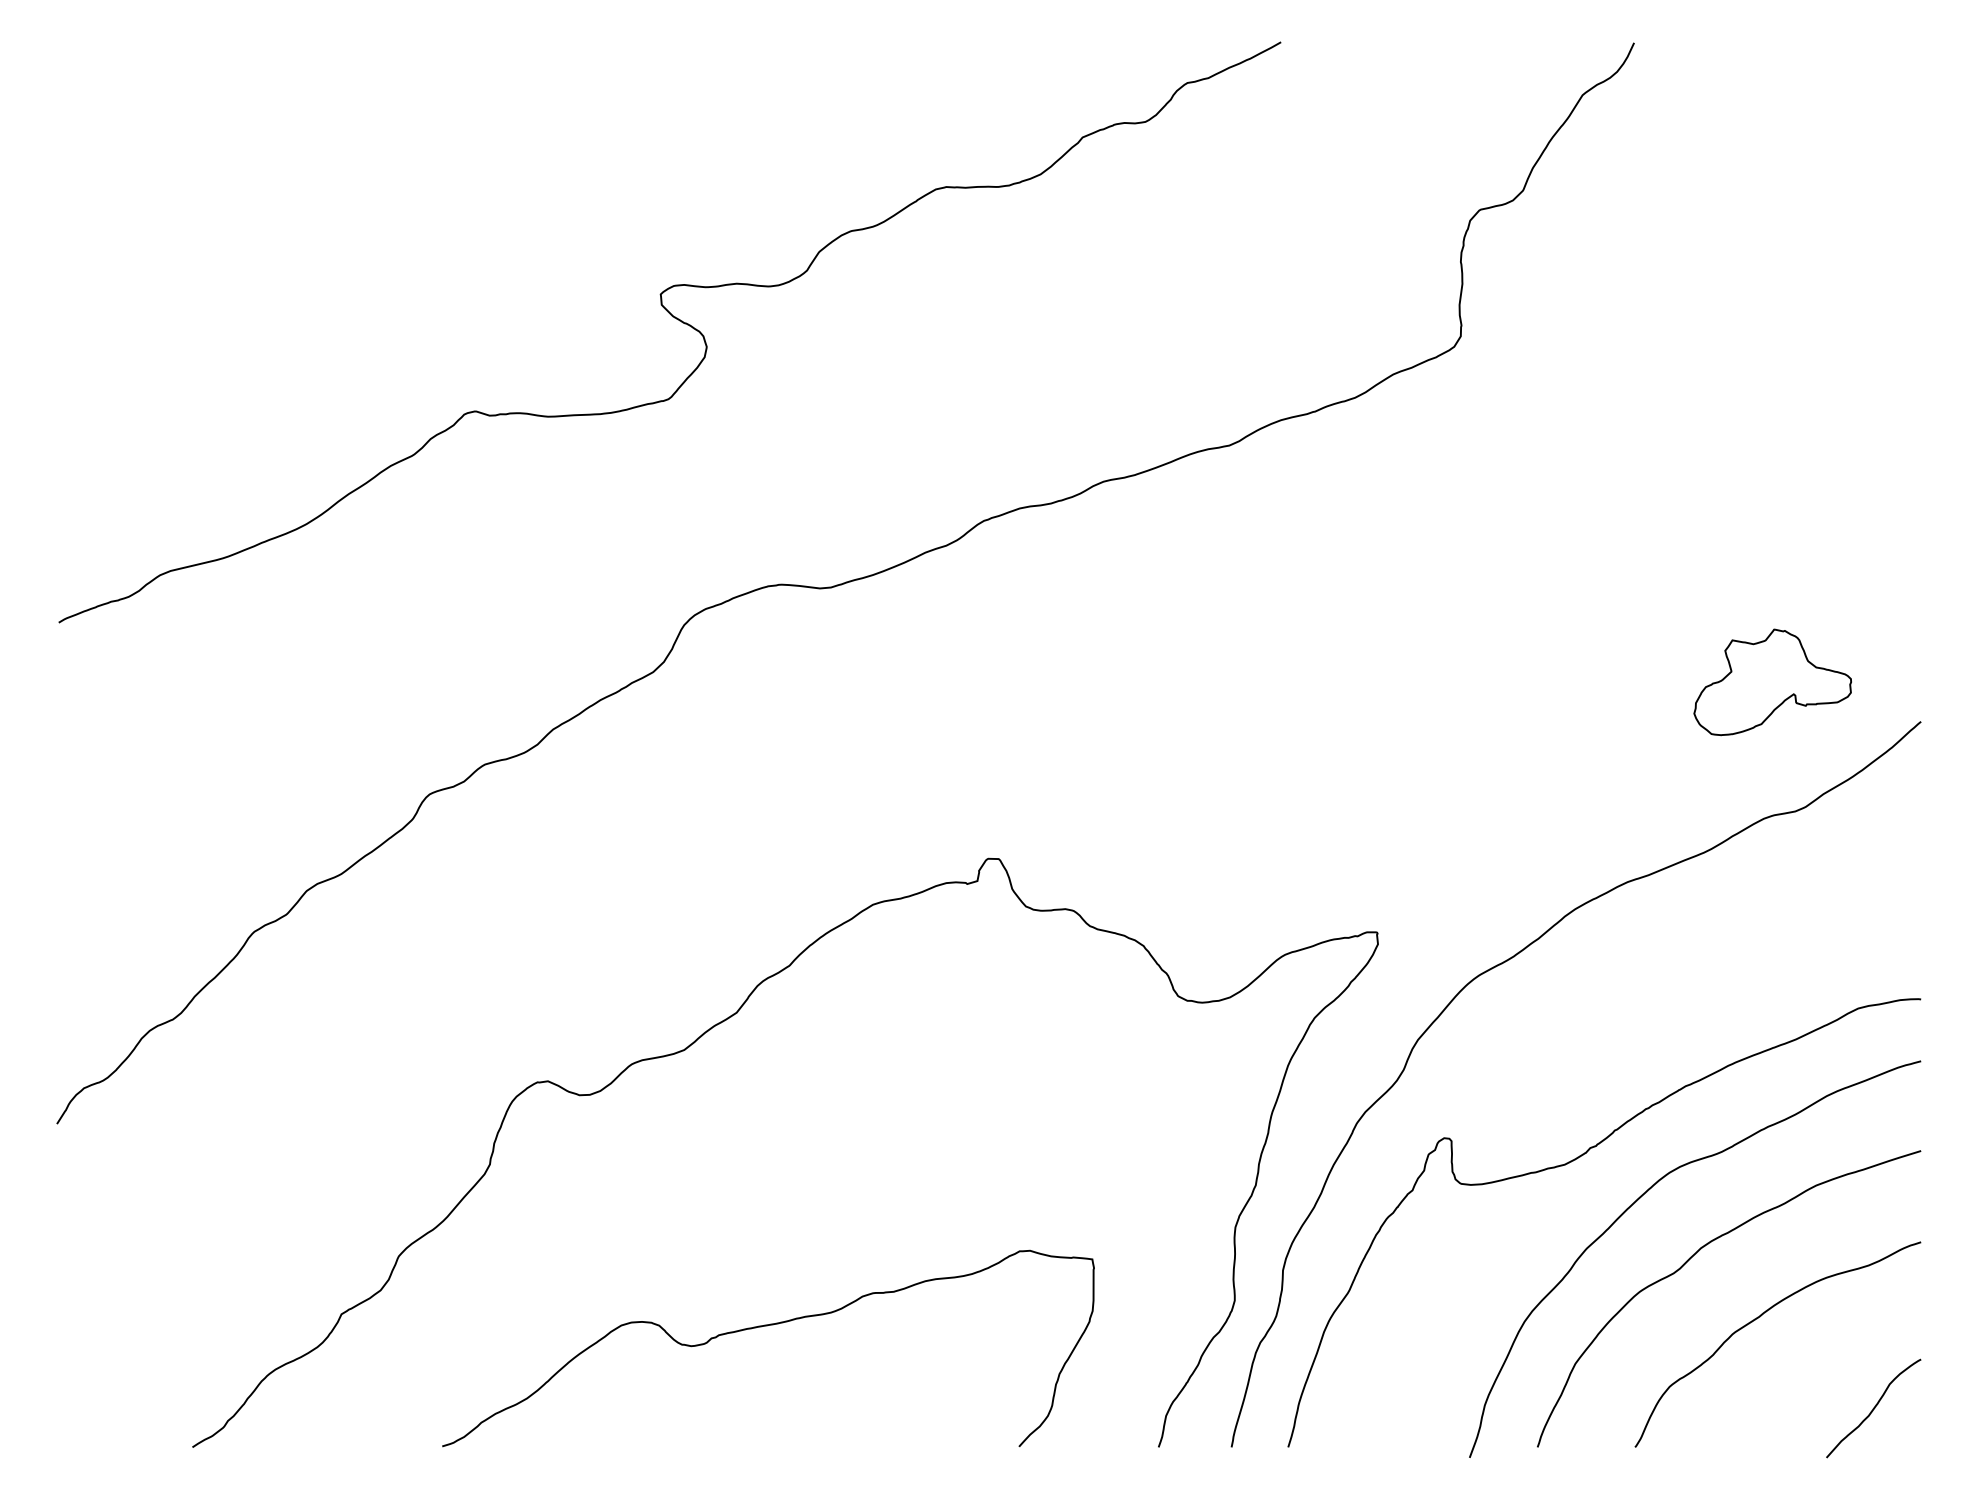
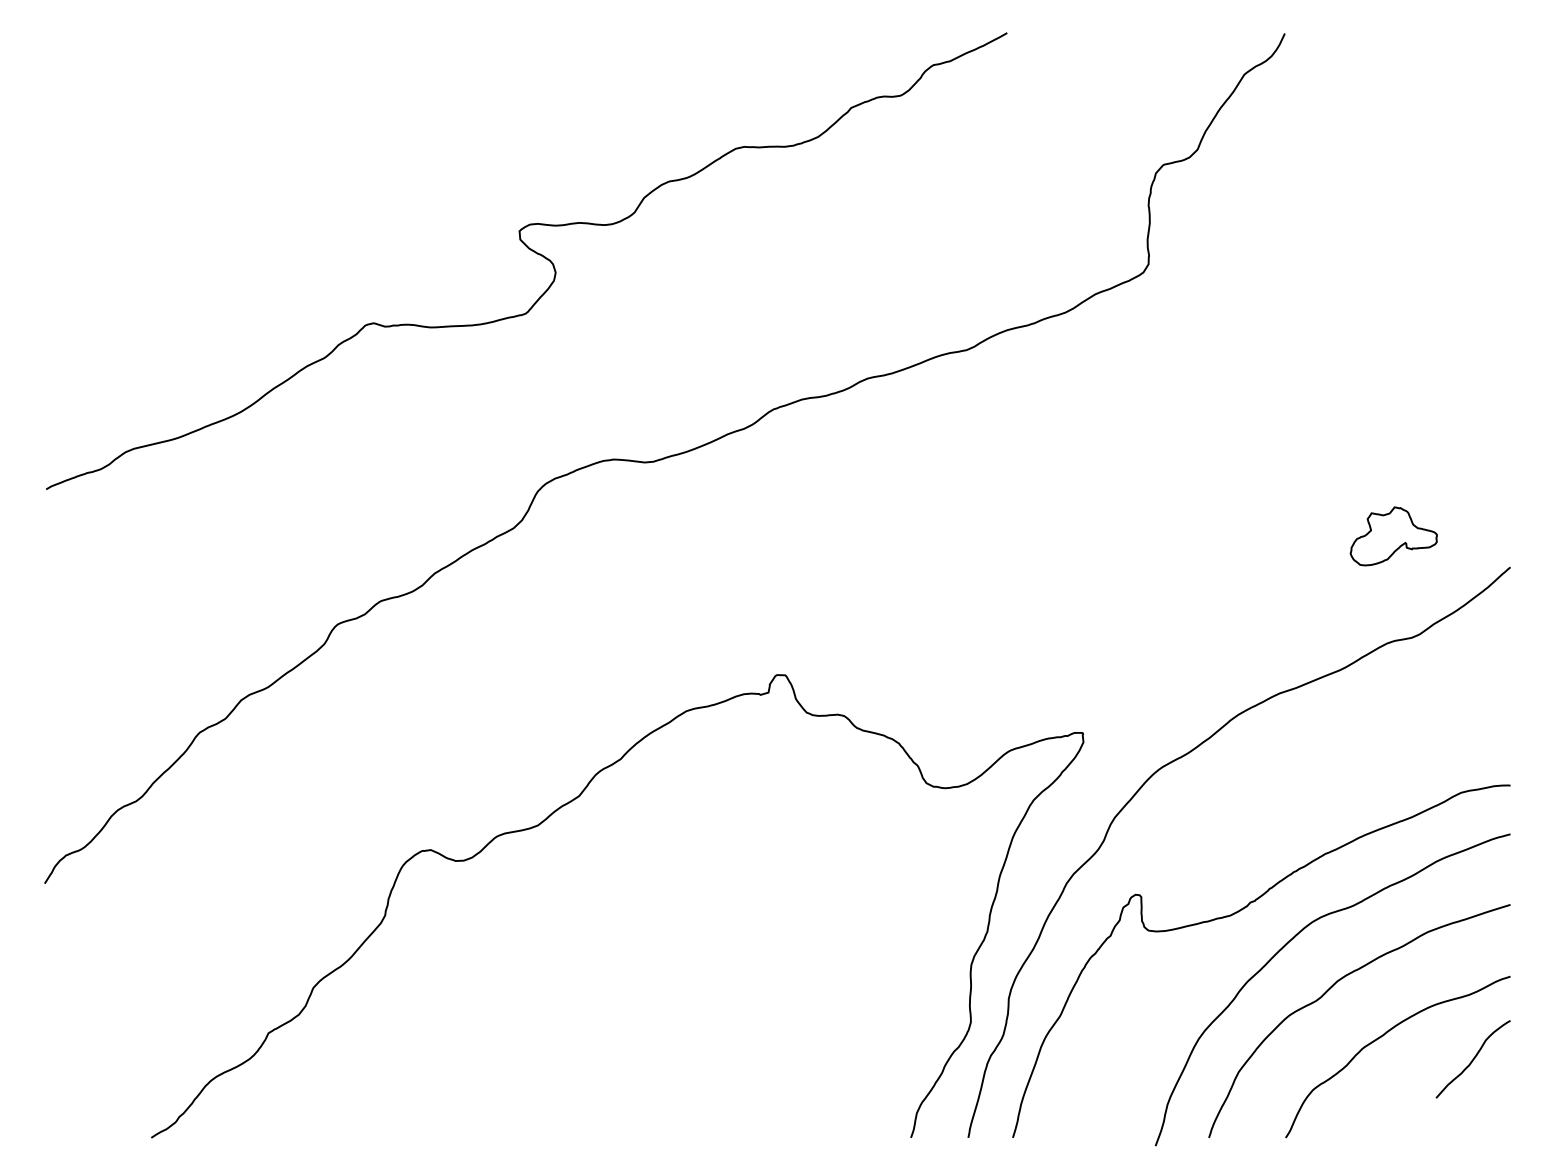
part: (1772, 682) -> (1393, 536), size x0.7
curve: (767, 1326) -> (603, 1042), removed
curve: (1873, 1408) -> (1473, 1059), moved

